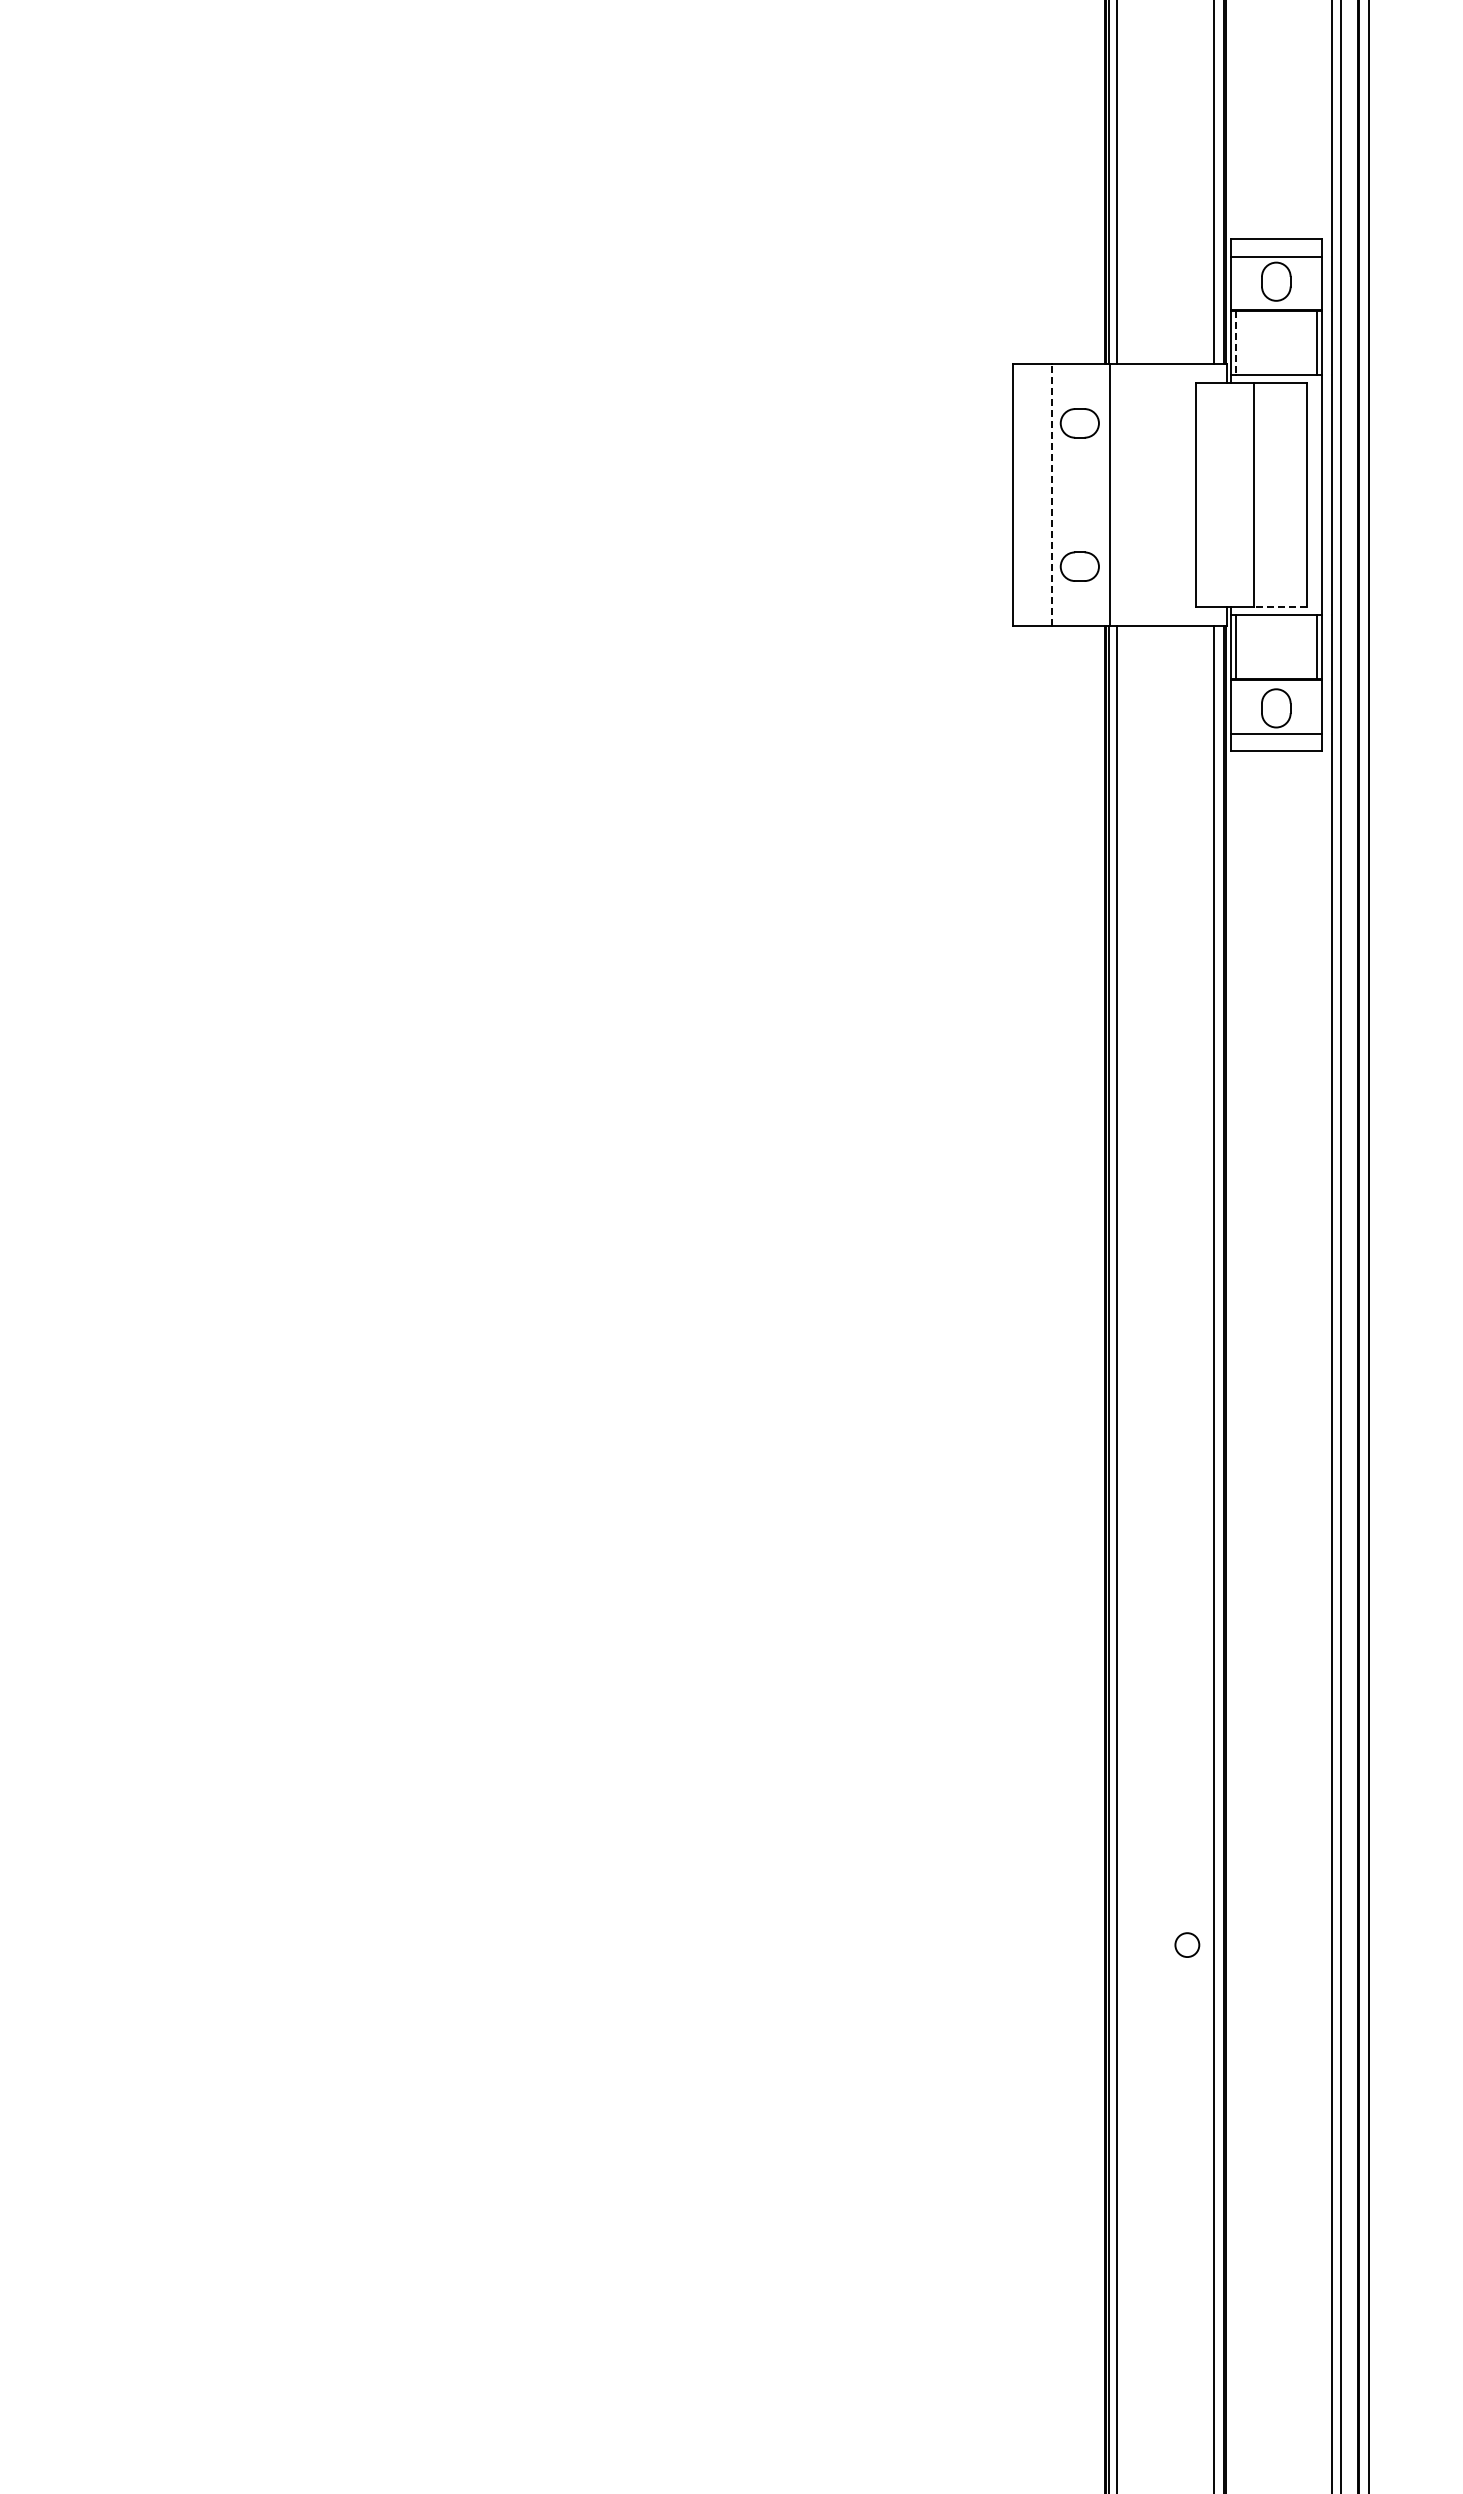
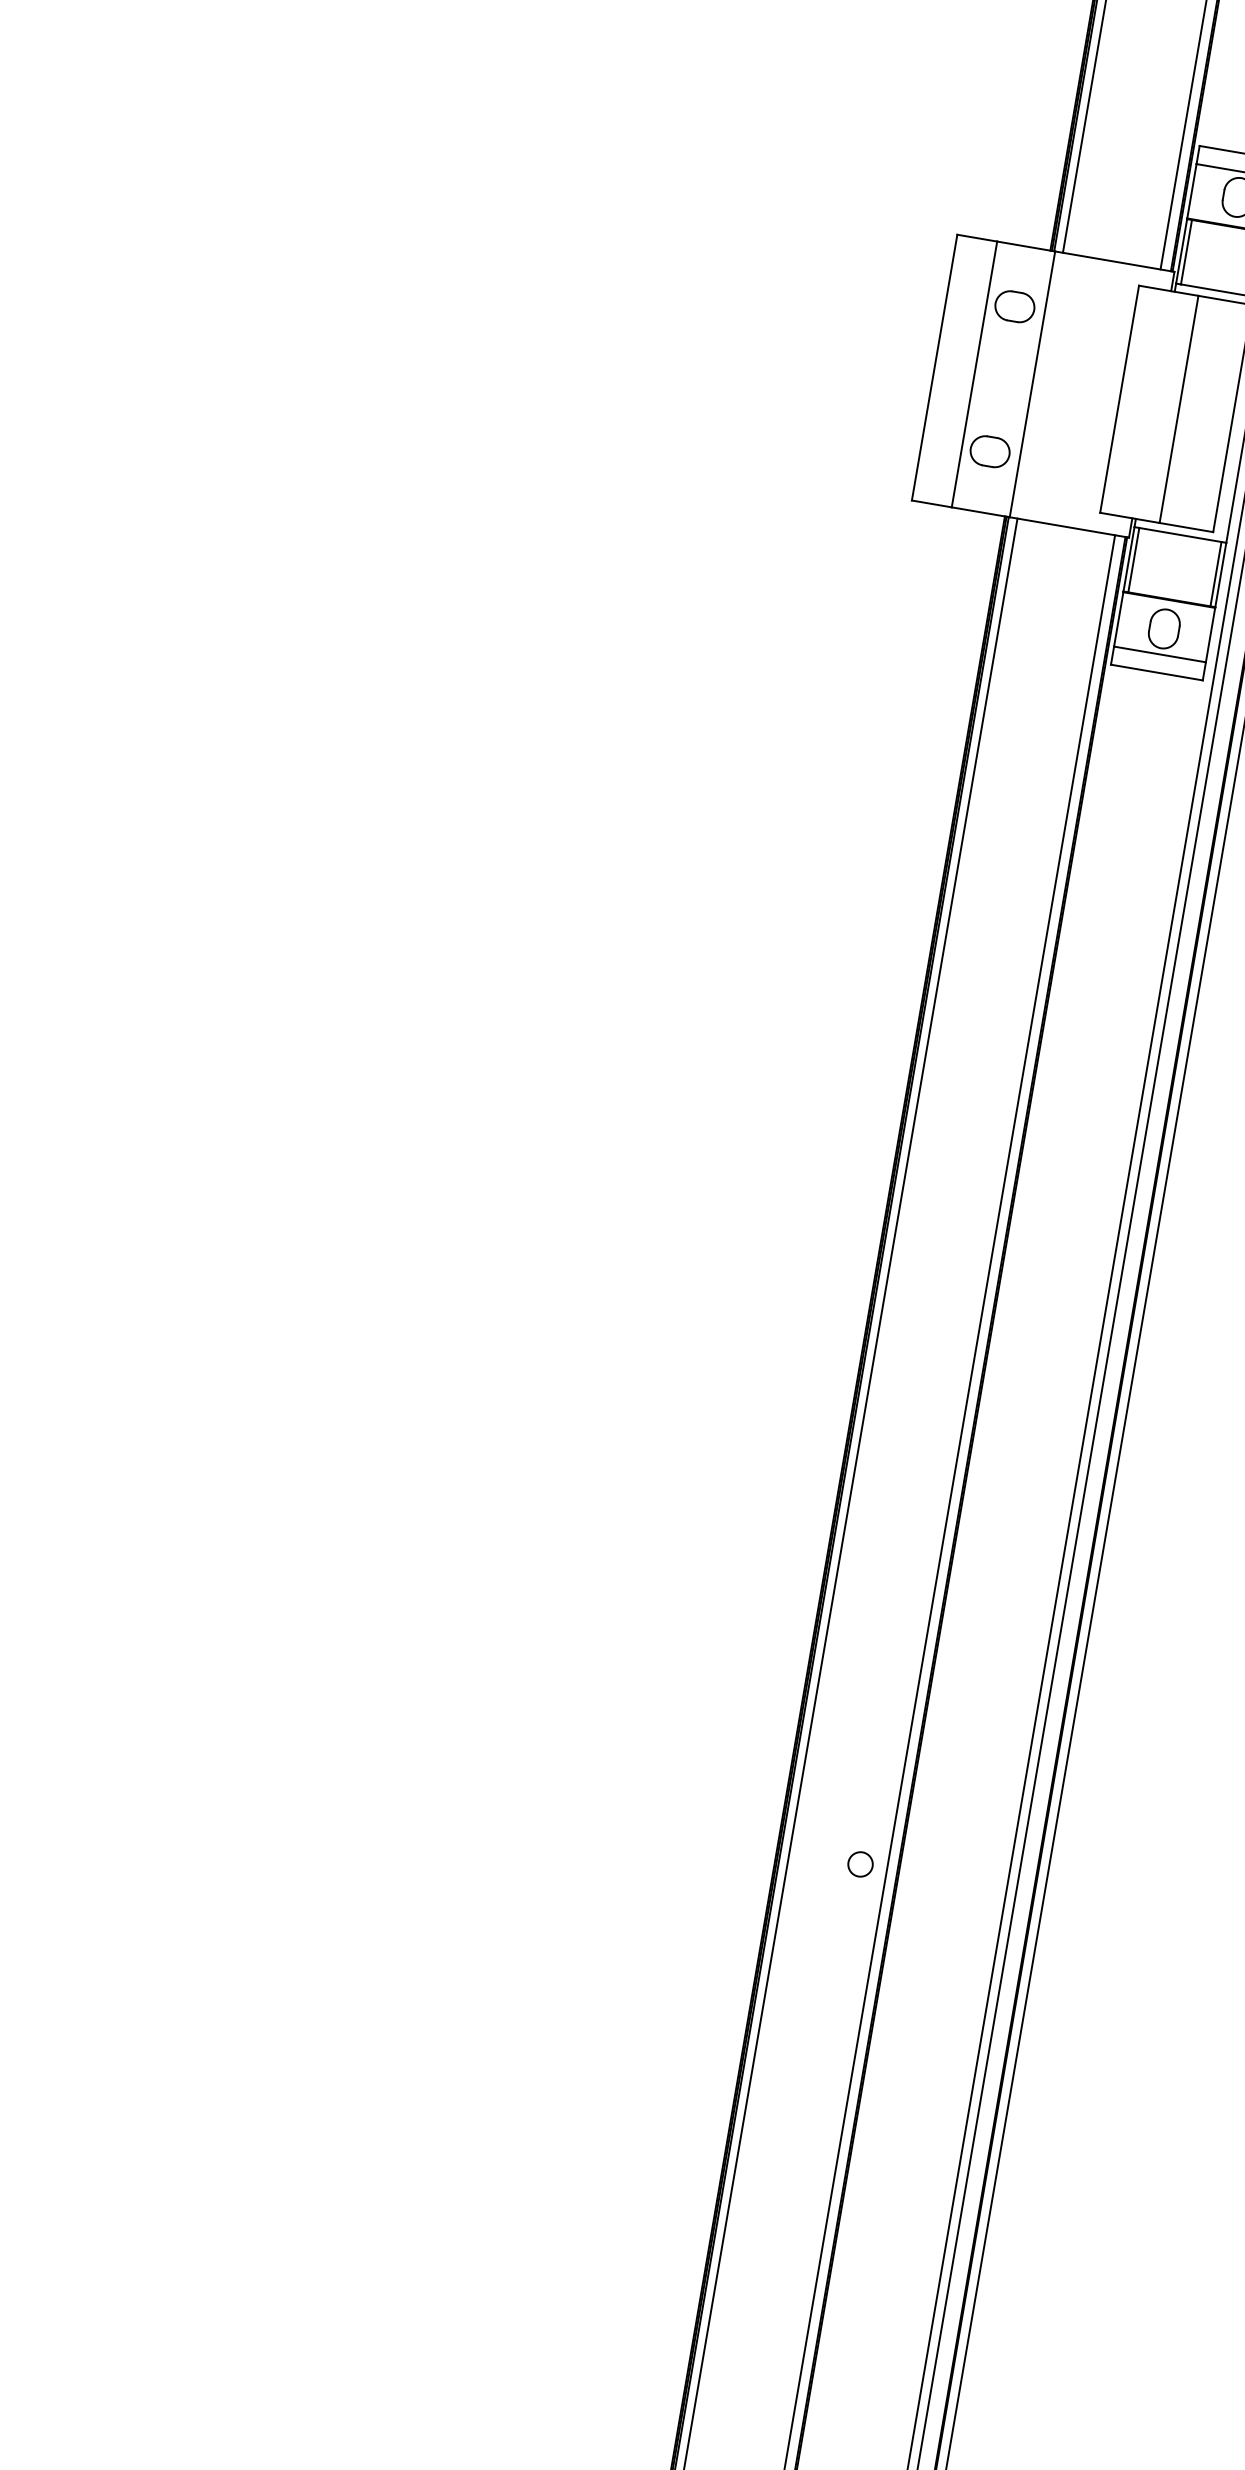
line: (1235, 342) -> (1186, 251), dashed -> solid
line: (1052, 494) -> (974, 373), dashed -> solid
line: (1280, 607) -> (1186, 527), dashed -> solid

